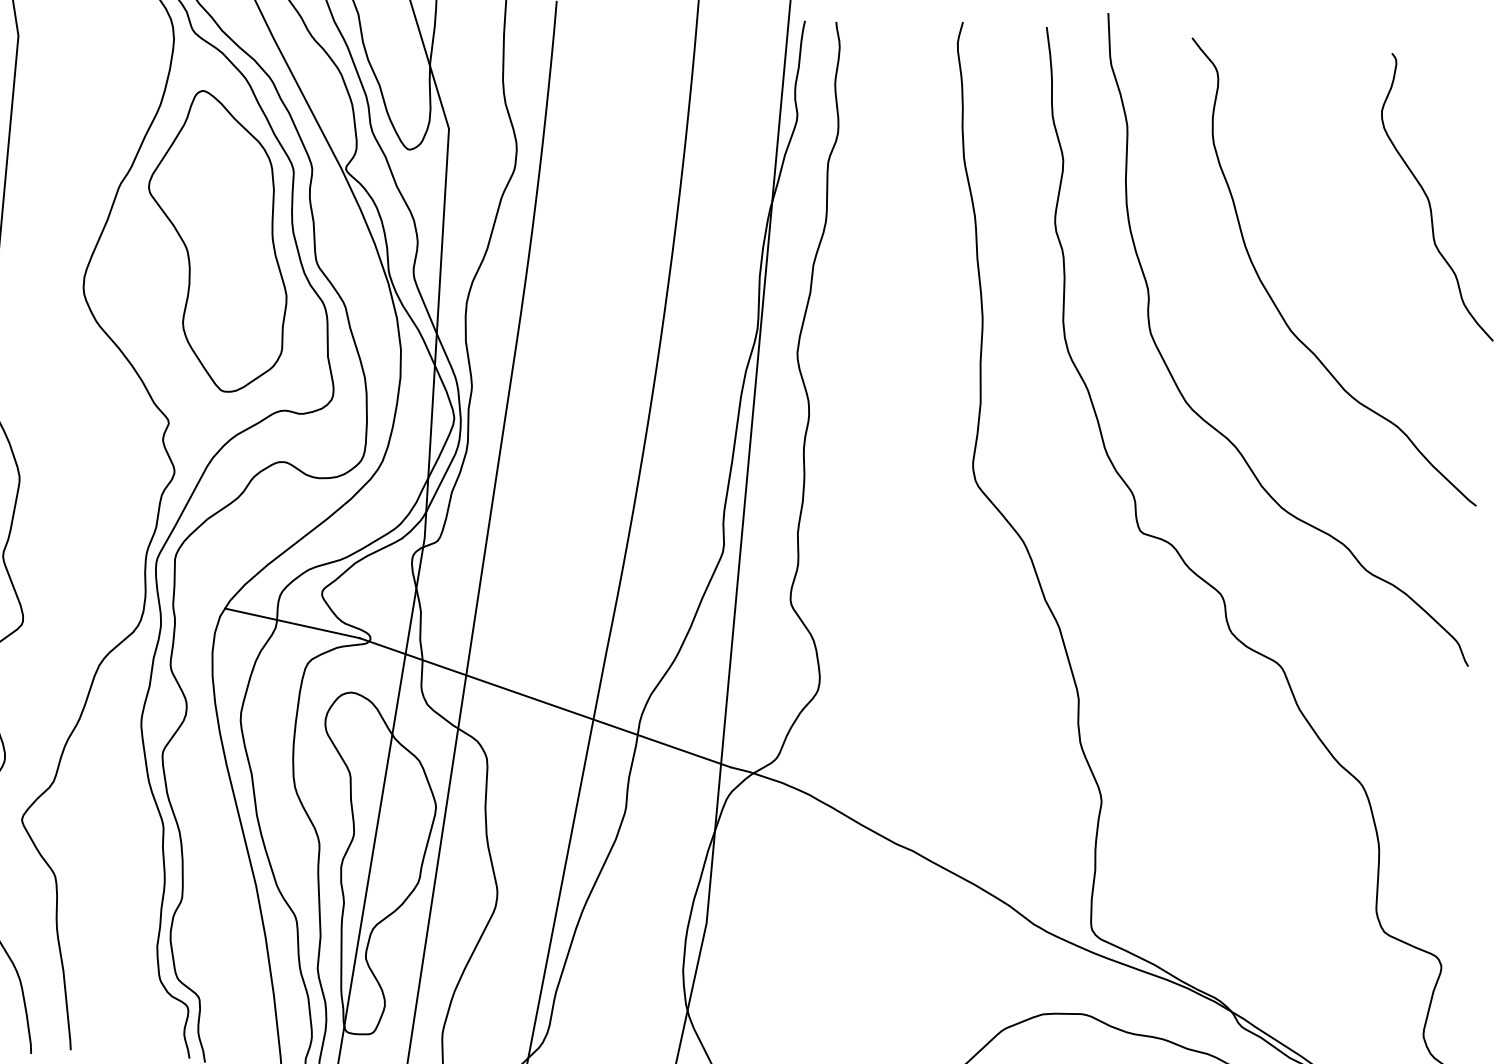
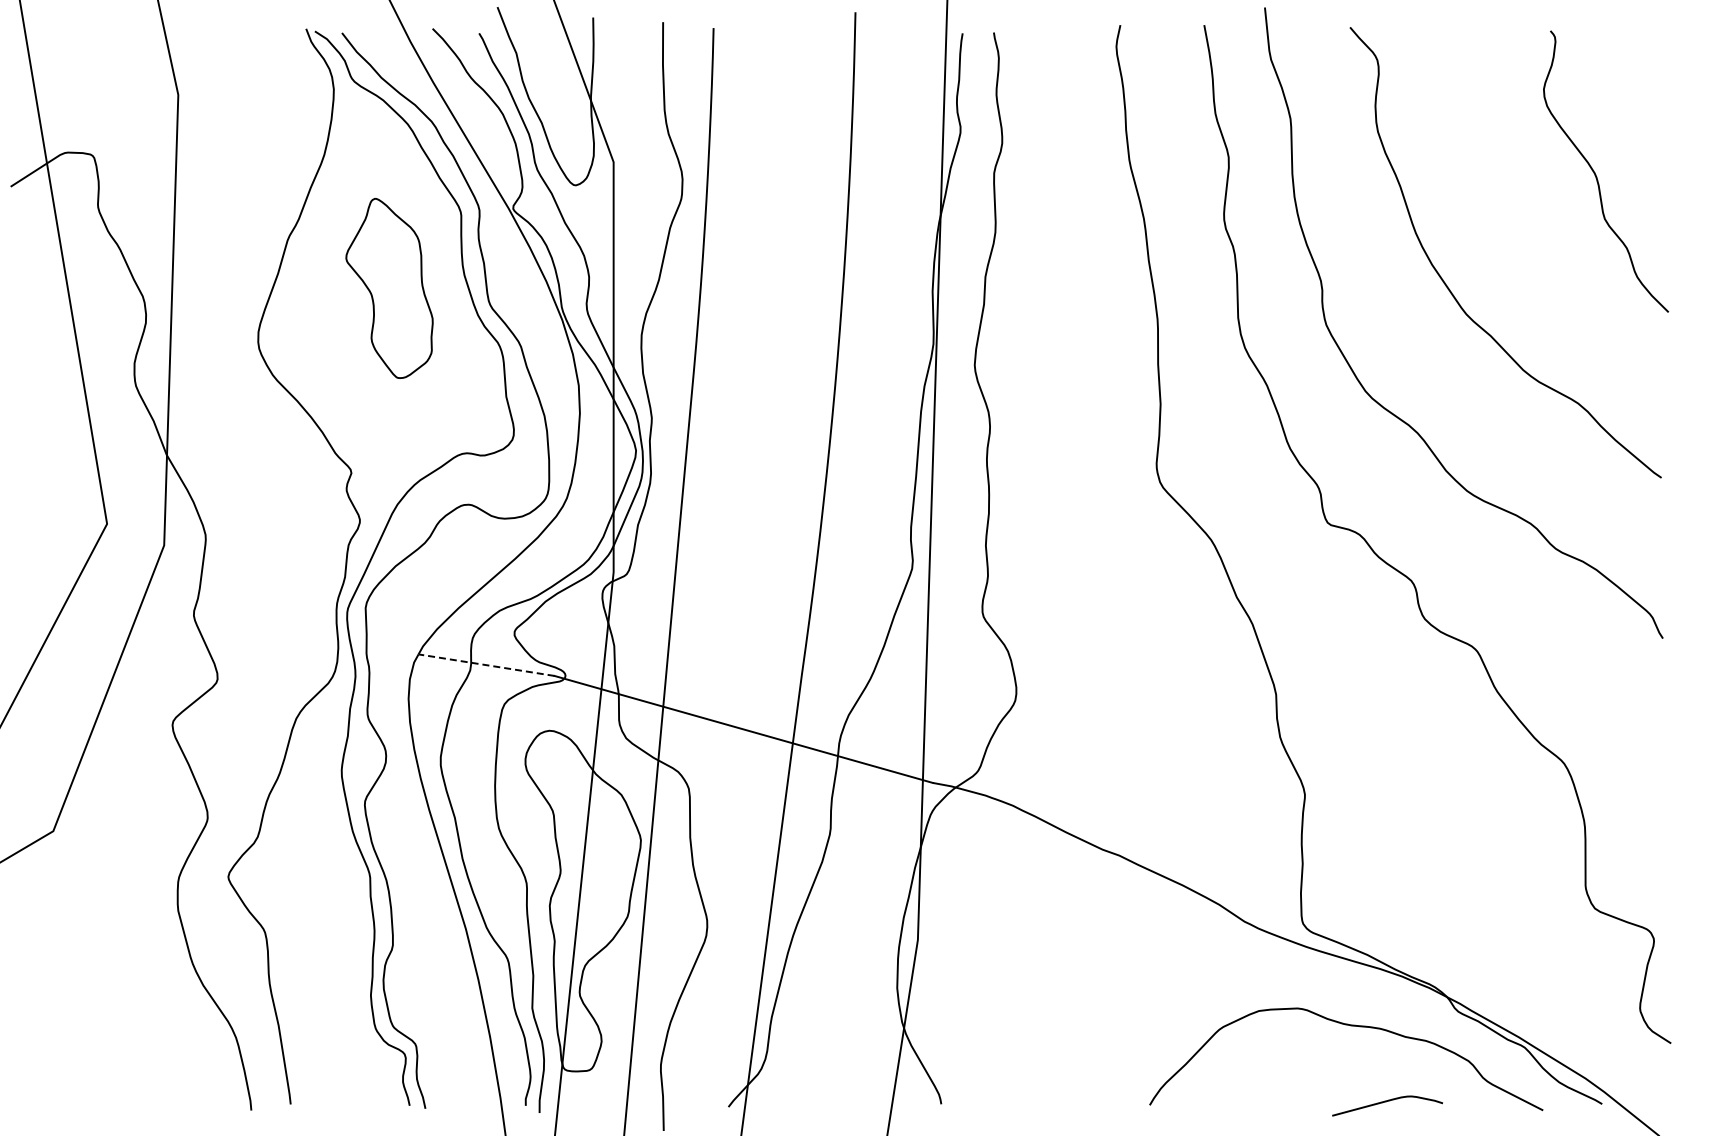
part: (217, 241) -> (389, 288), size x0.6
line: (292, 623) -> (486, 665), solid -> dashed

